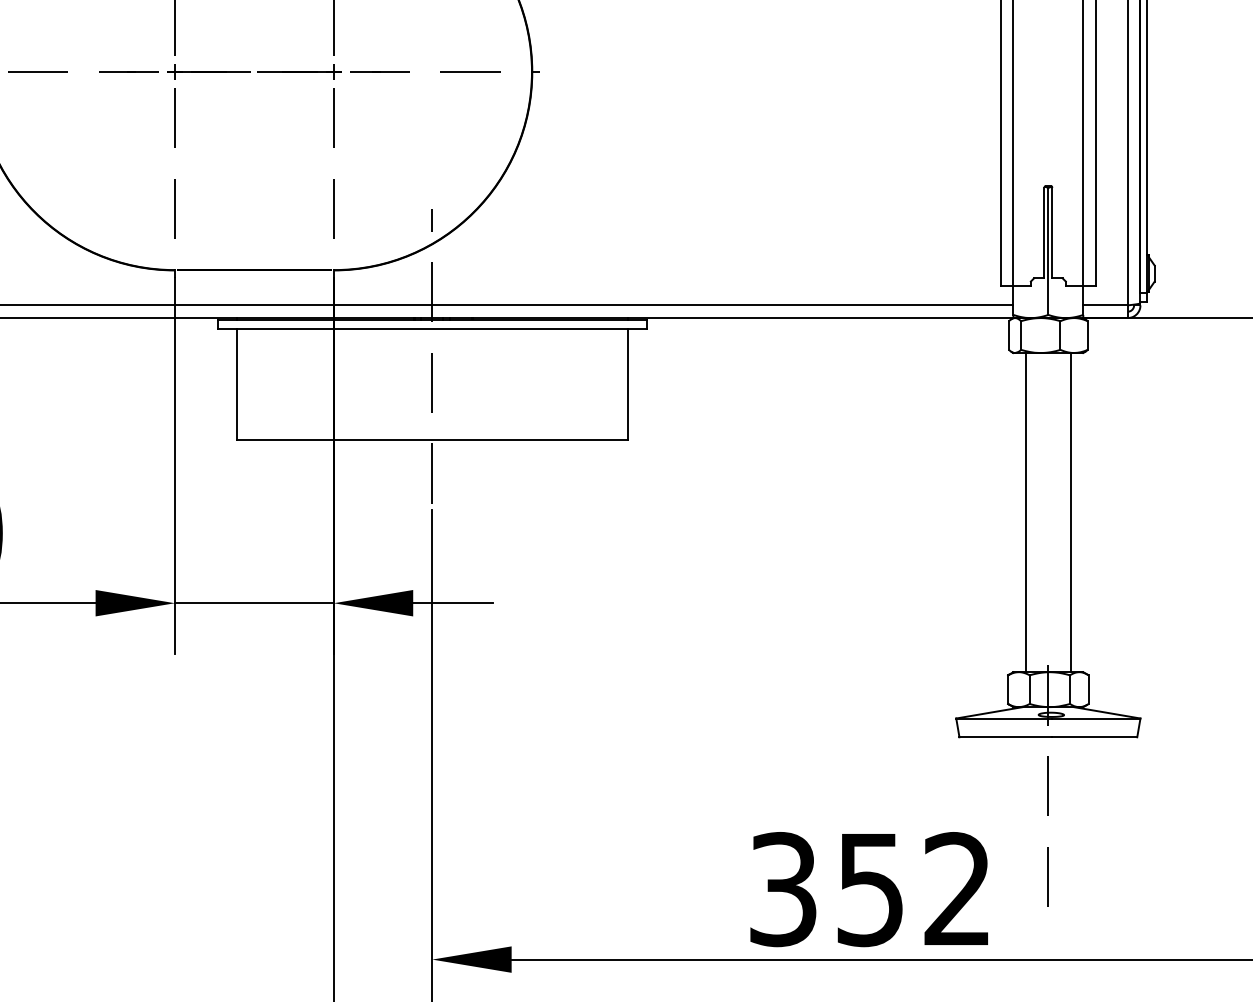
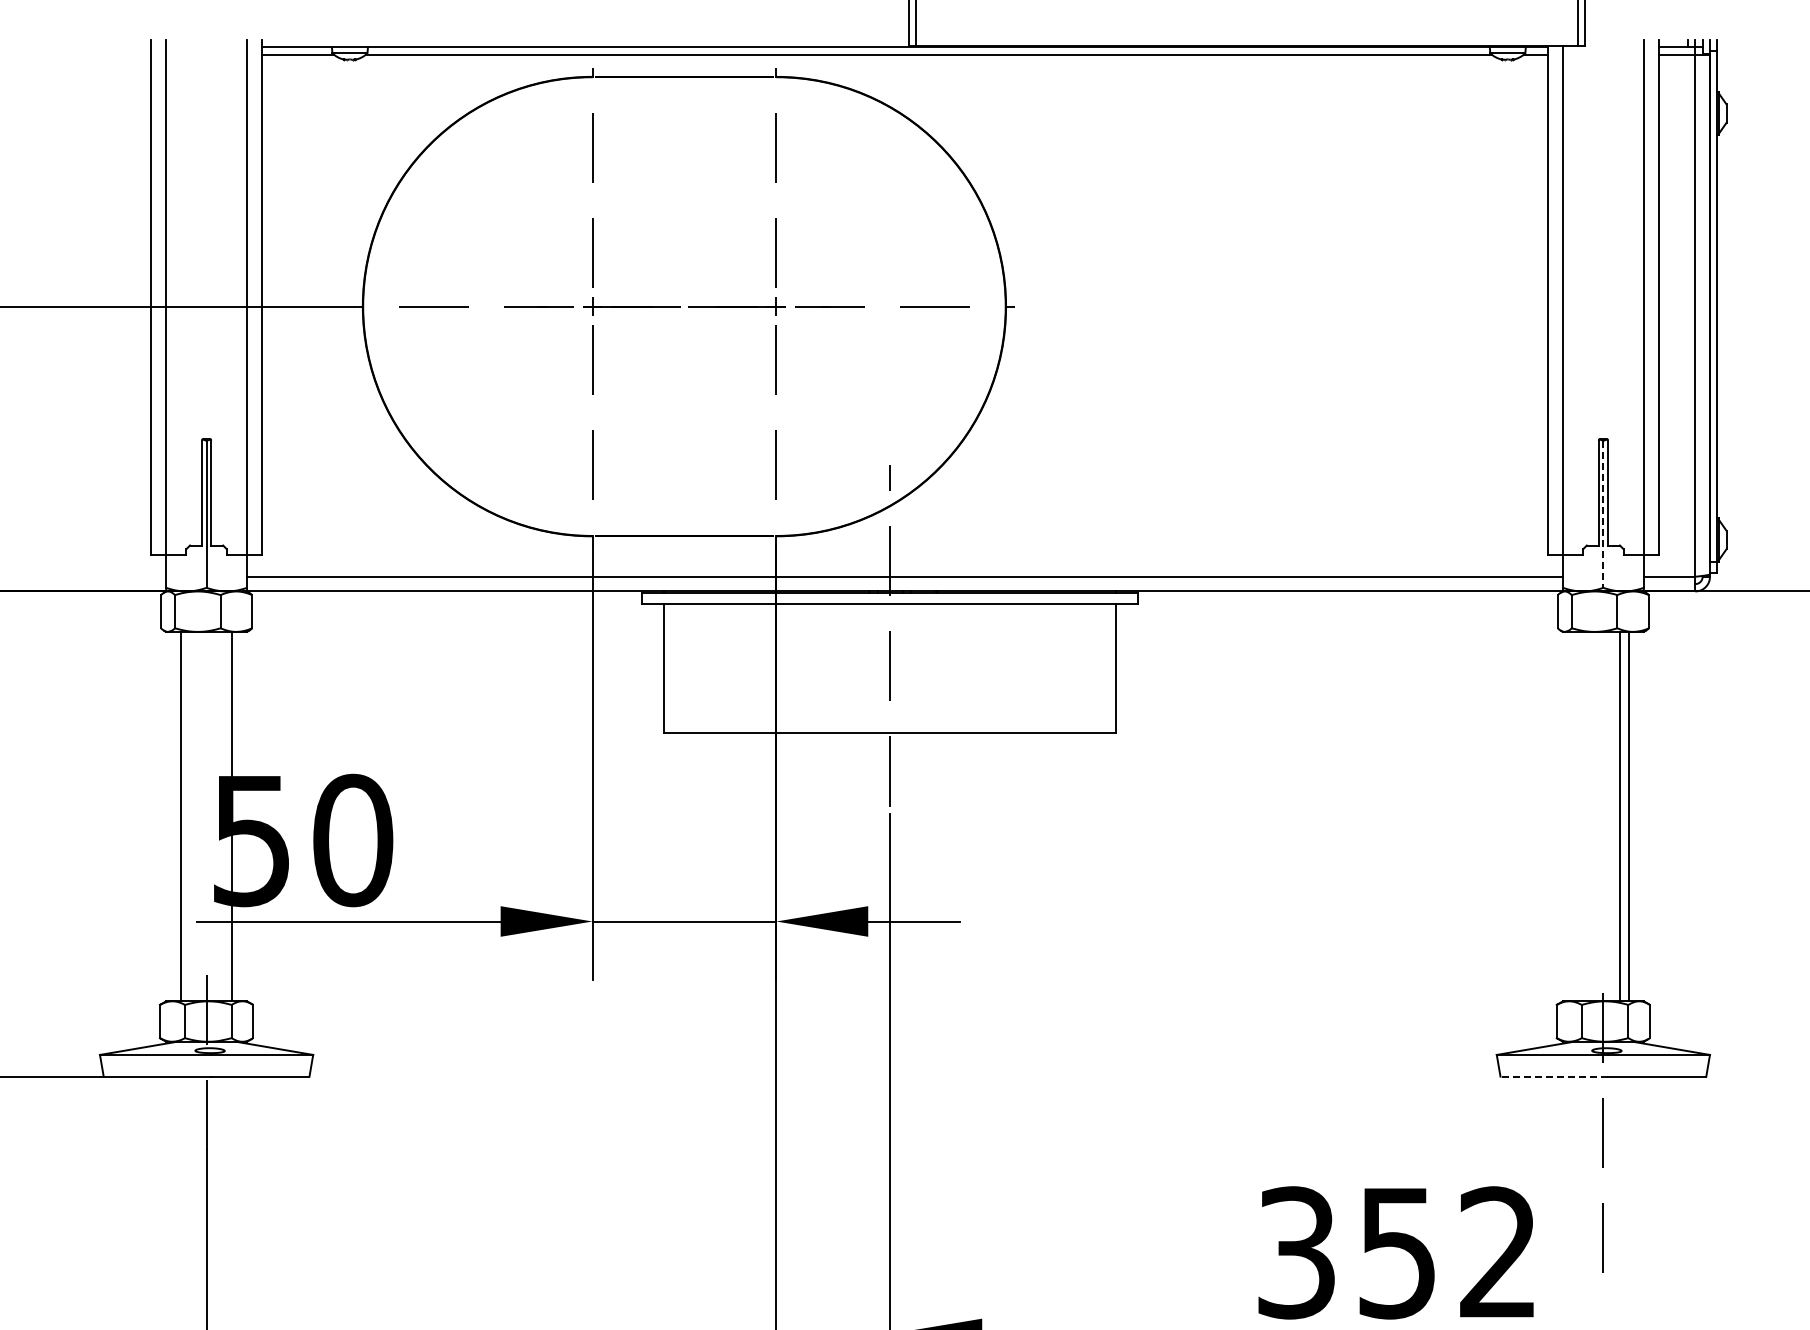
line: (1048, 251) -> (1603, 514), solid -> dashed
line: (1025, 512) -> (1619, 816), moved
line: (1006, 737) -> (1554, 1076), solid -> dashed

